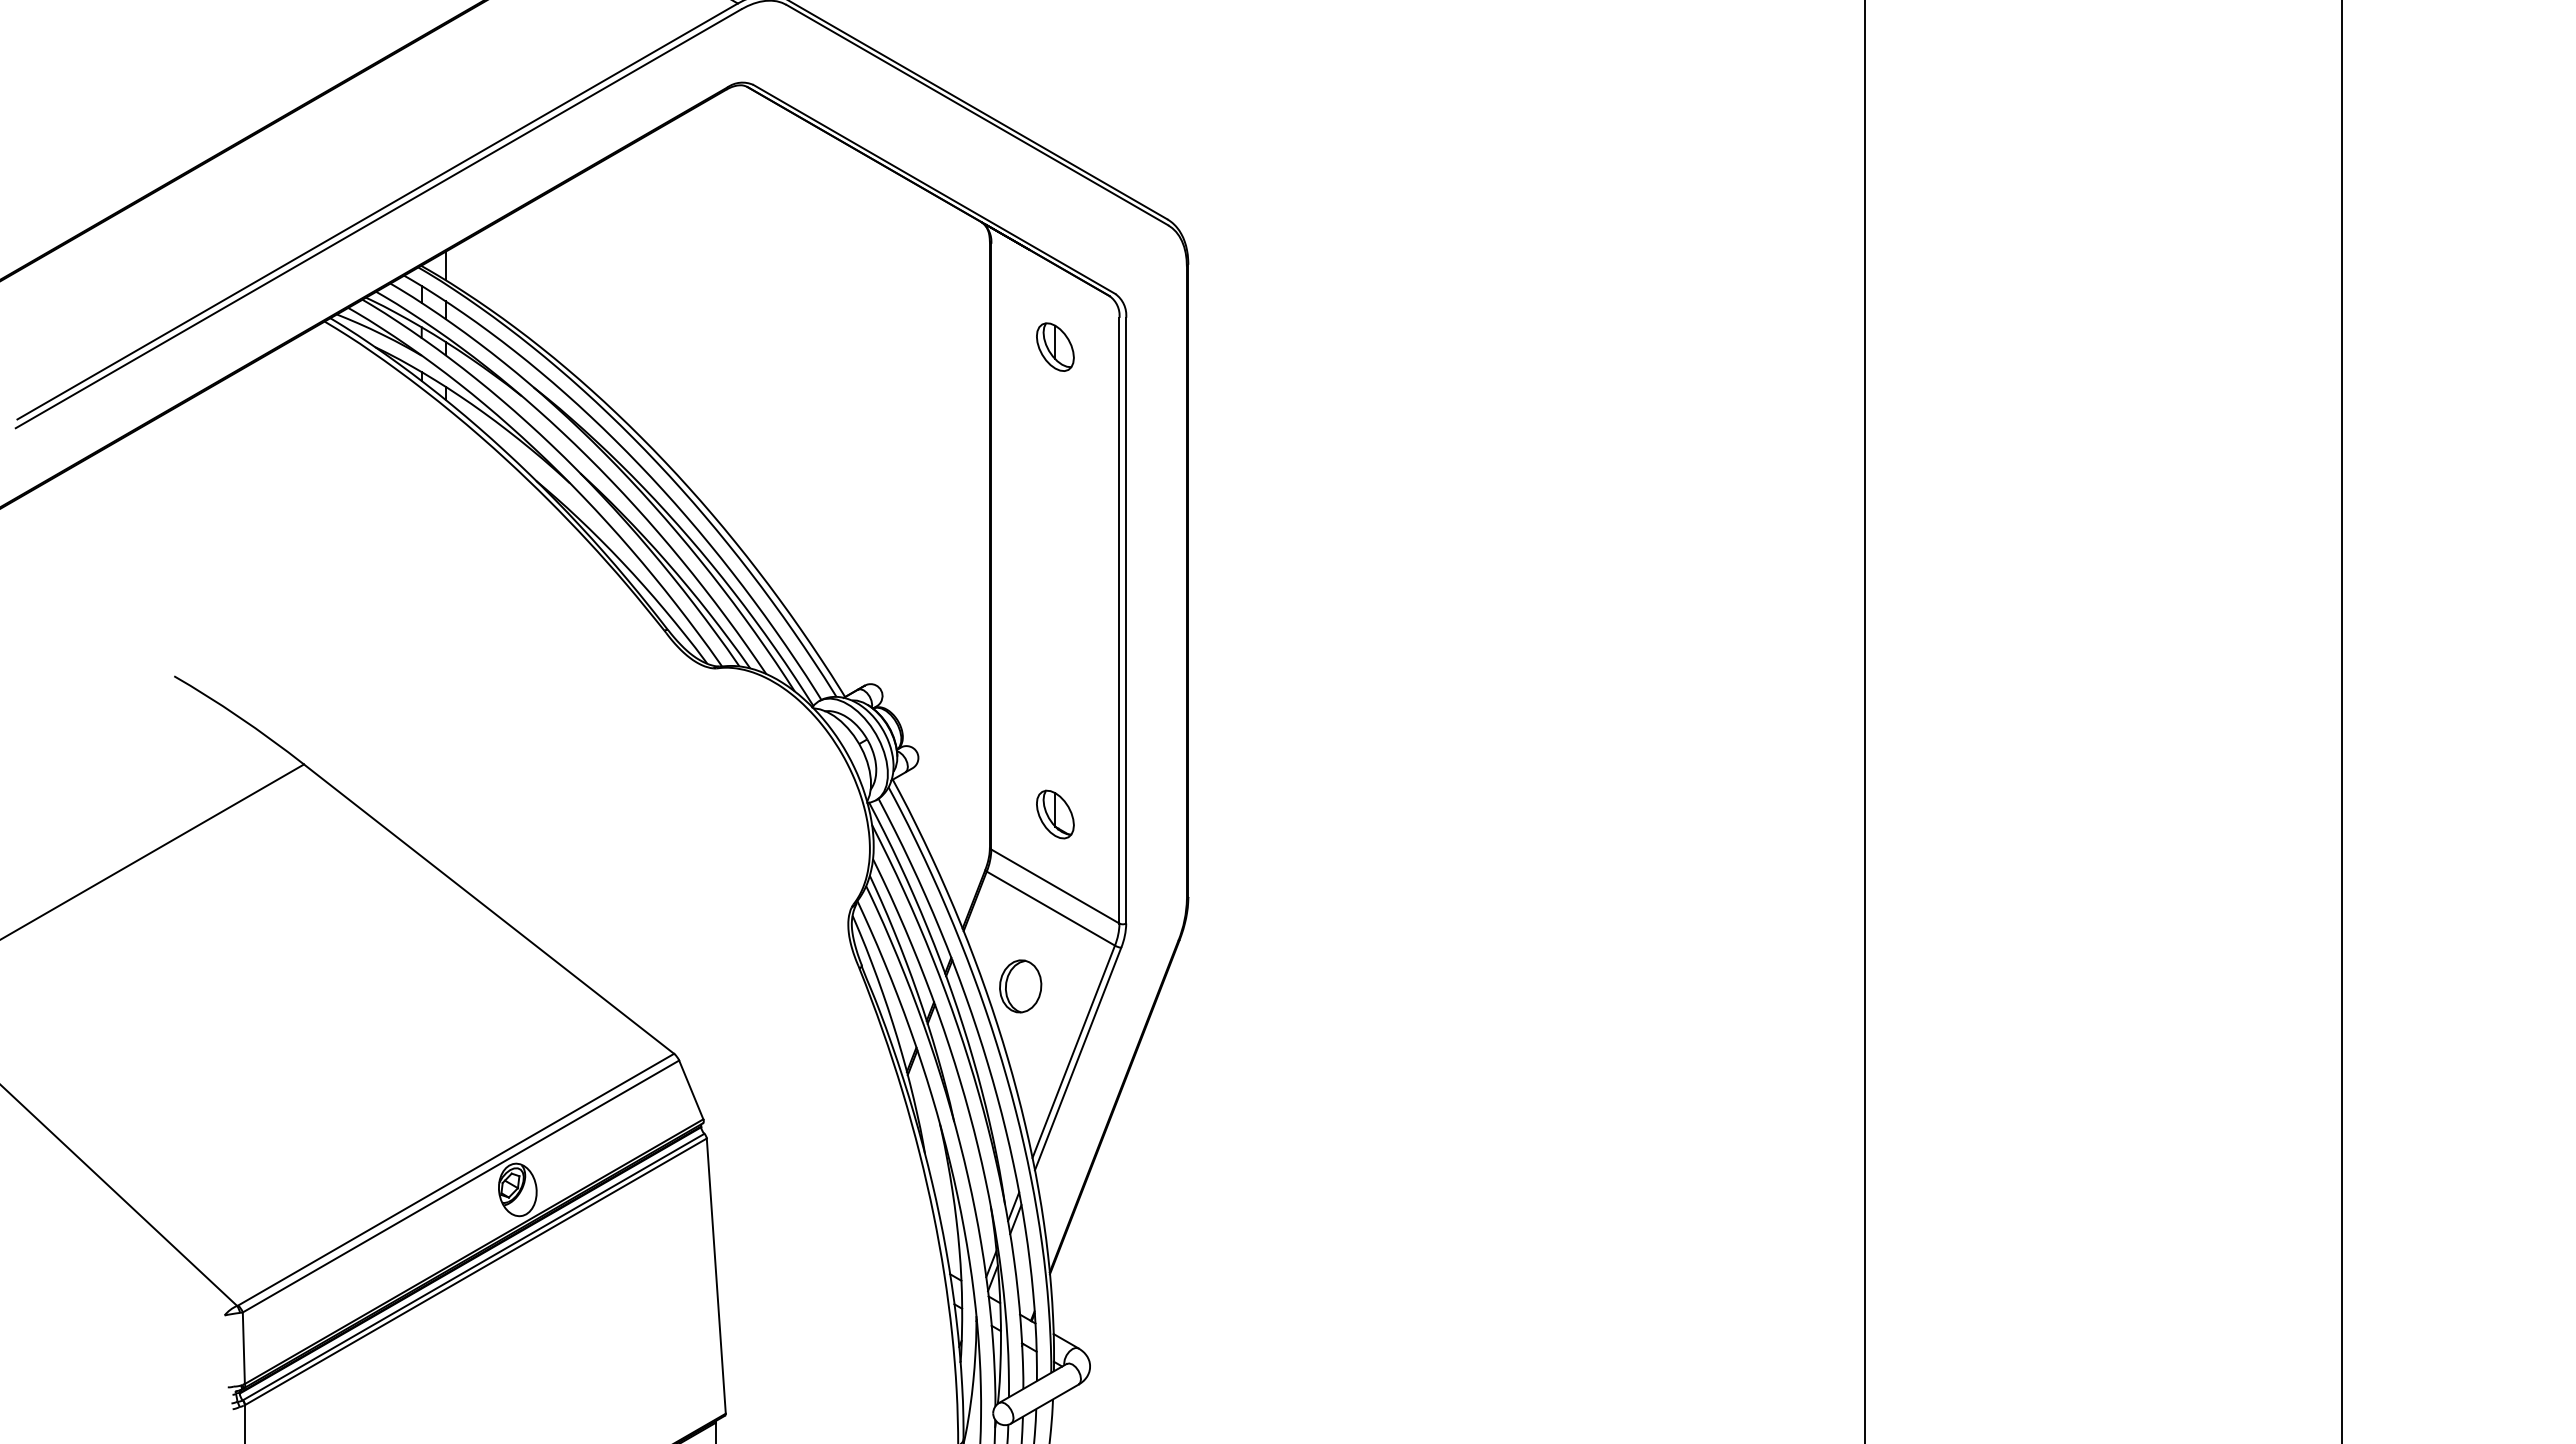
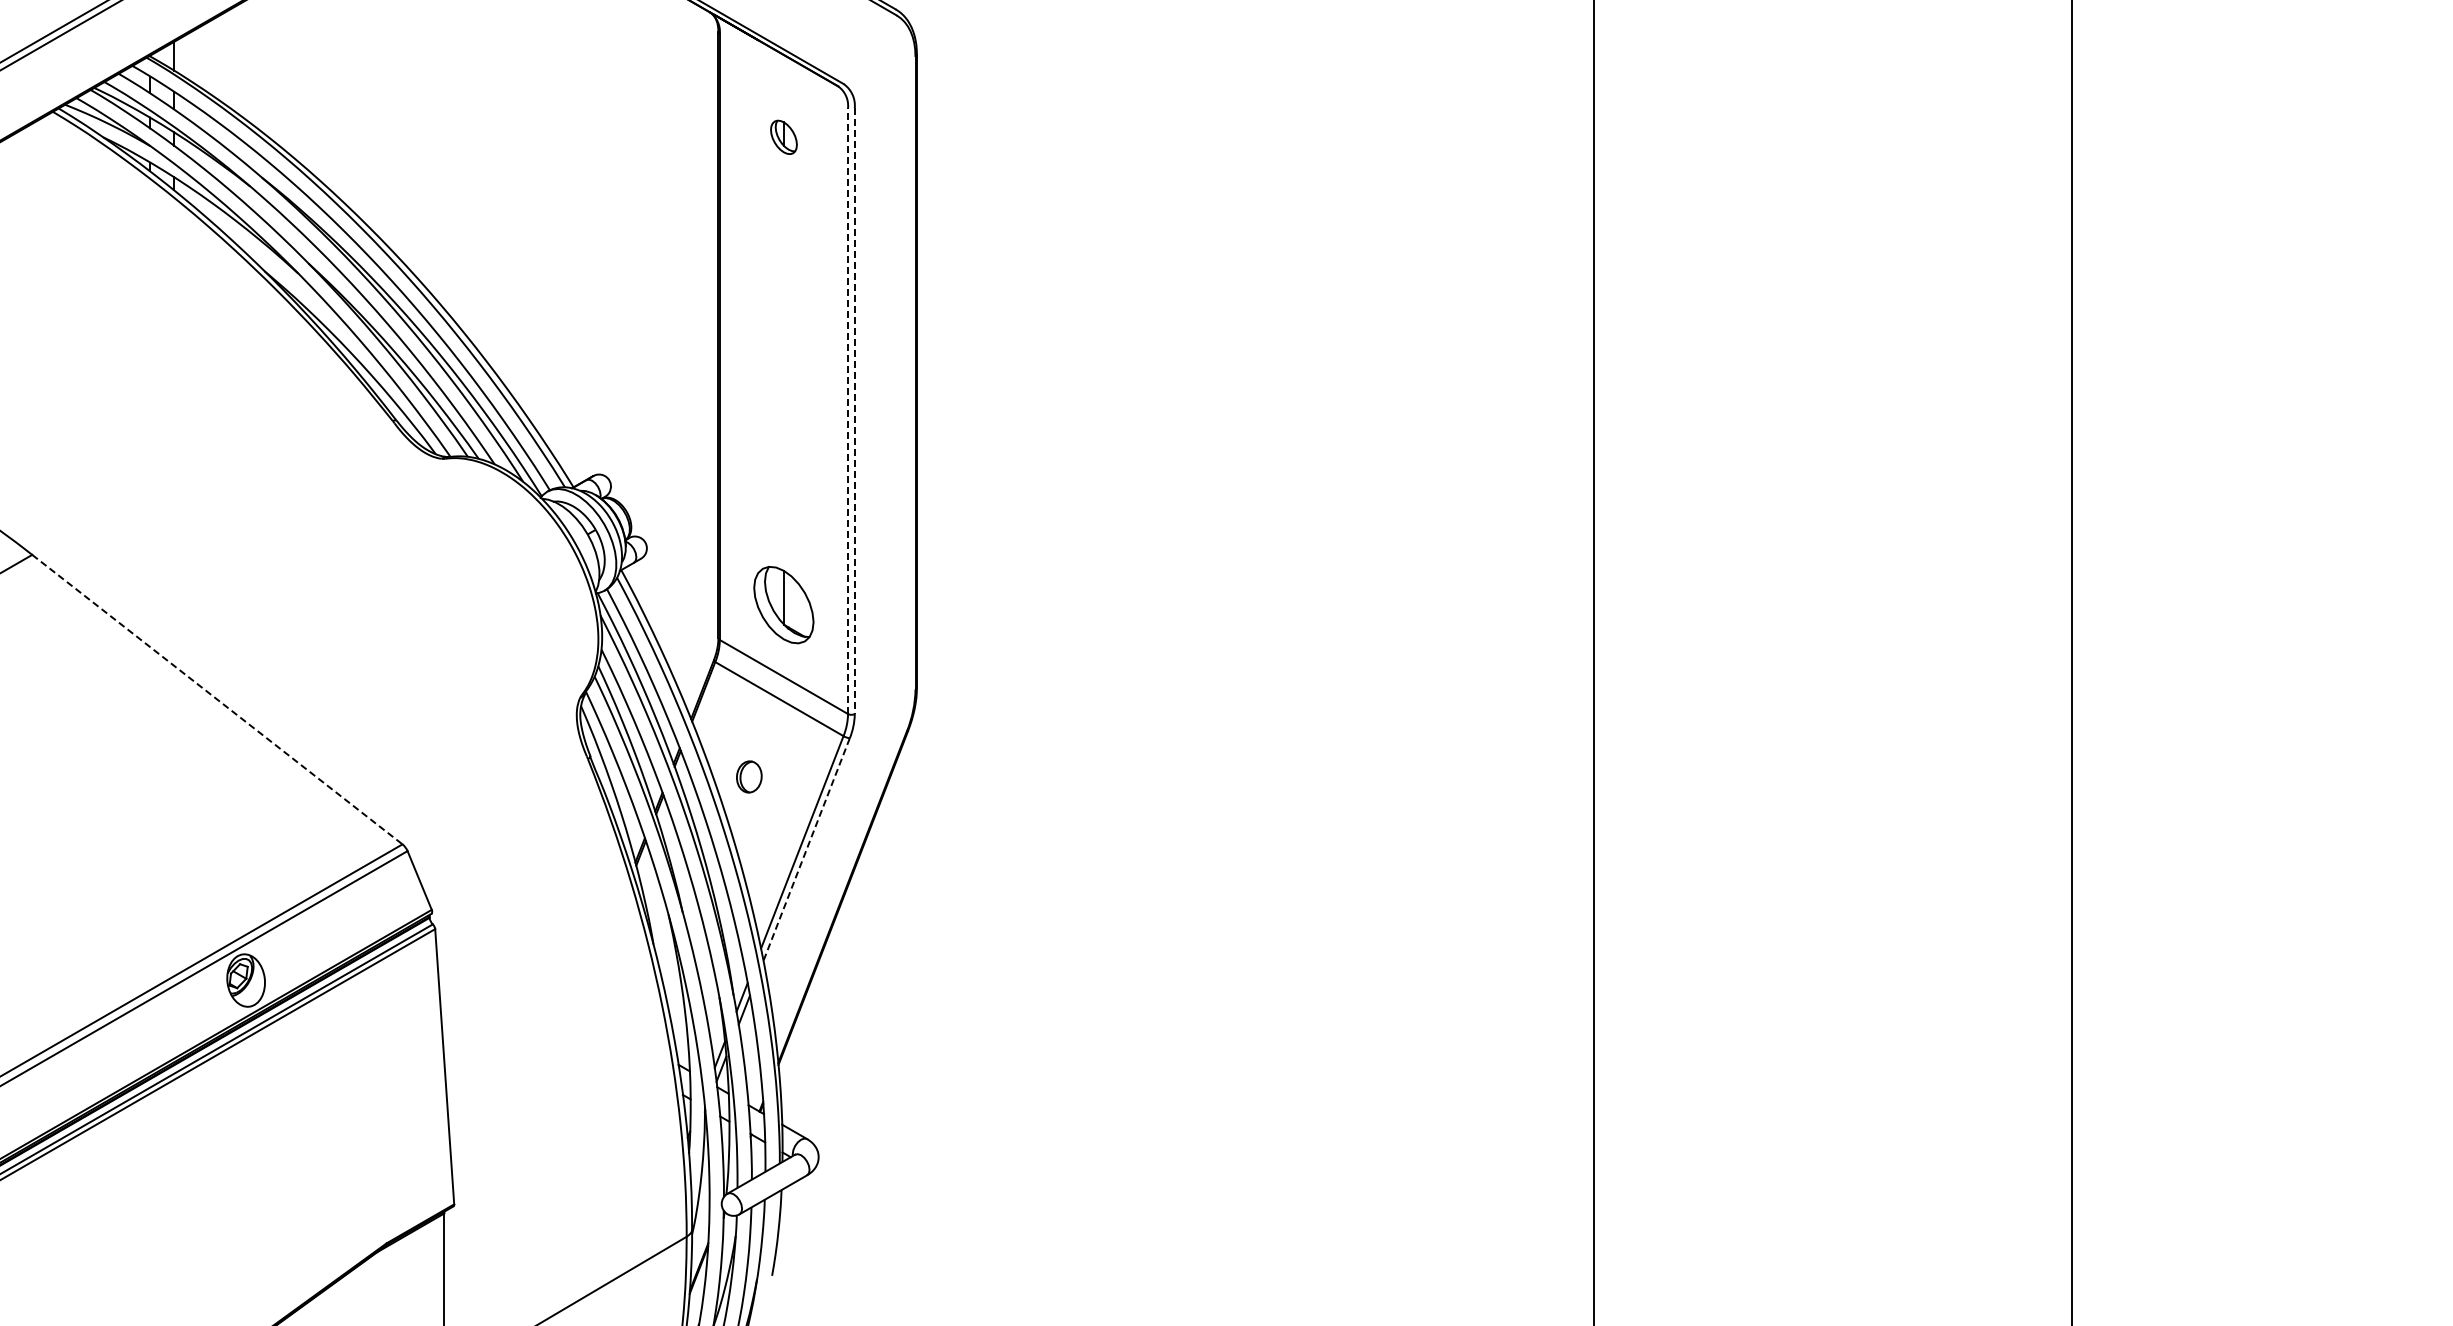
part: (1055, 346) -> (784, 136), size x0.7
line: (1119, 620) -> (848, 410), solid -> dashed
line: (1126, 620) -> (855, 410), solid -> dashed
part: (1055, 814) -> (784, 604), size x1.6
line: (489, 909) -> (217, 699), solid -> dashed
part: (1020, 986) -> (749, 777), size x0.6
line: (1077, 1059) -> (806, 850), solid -> dashed

